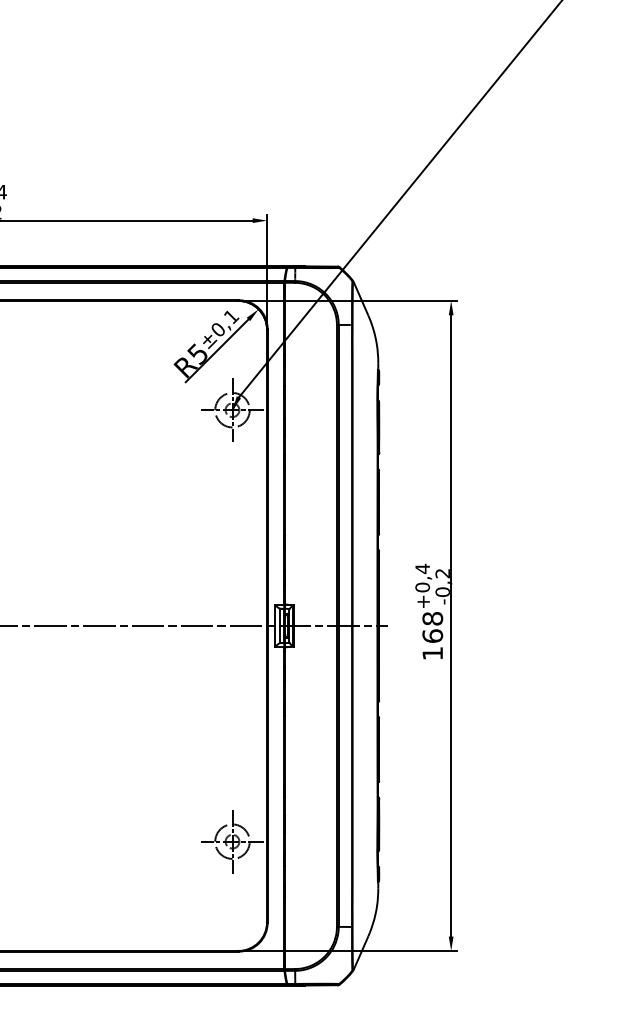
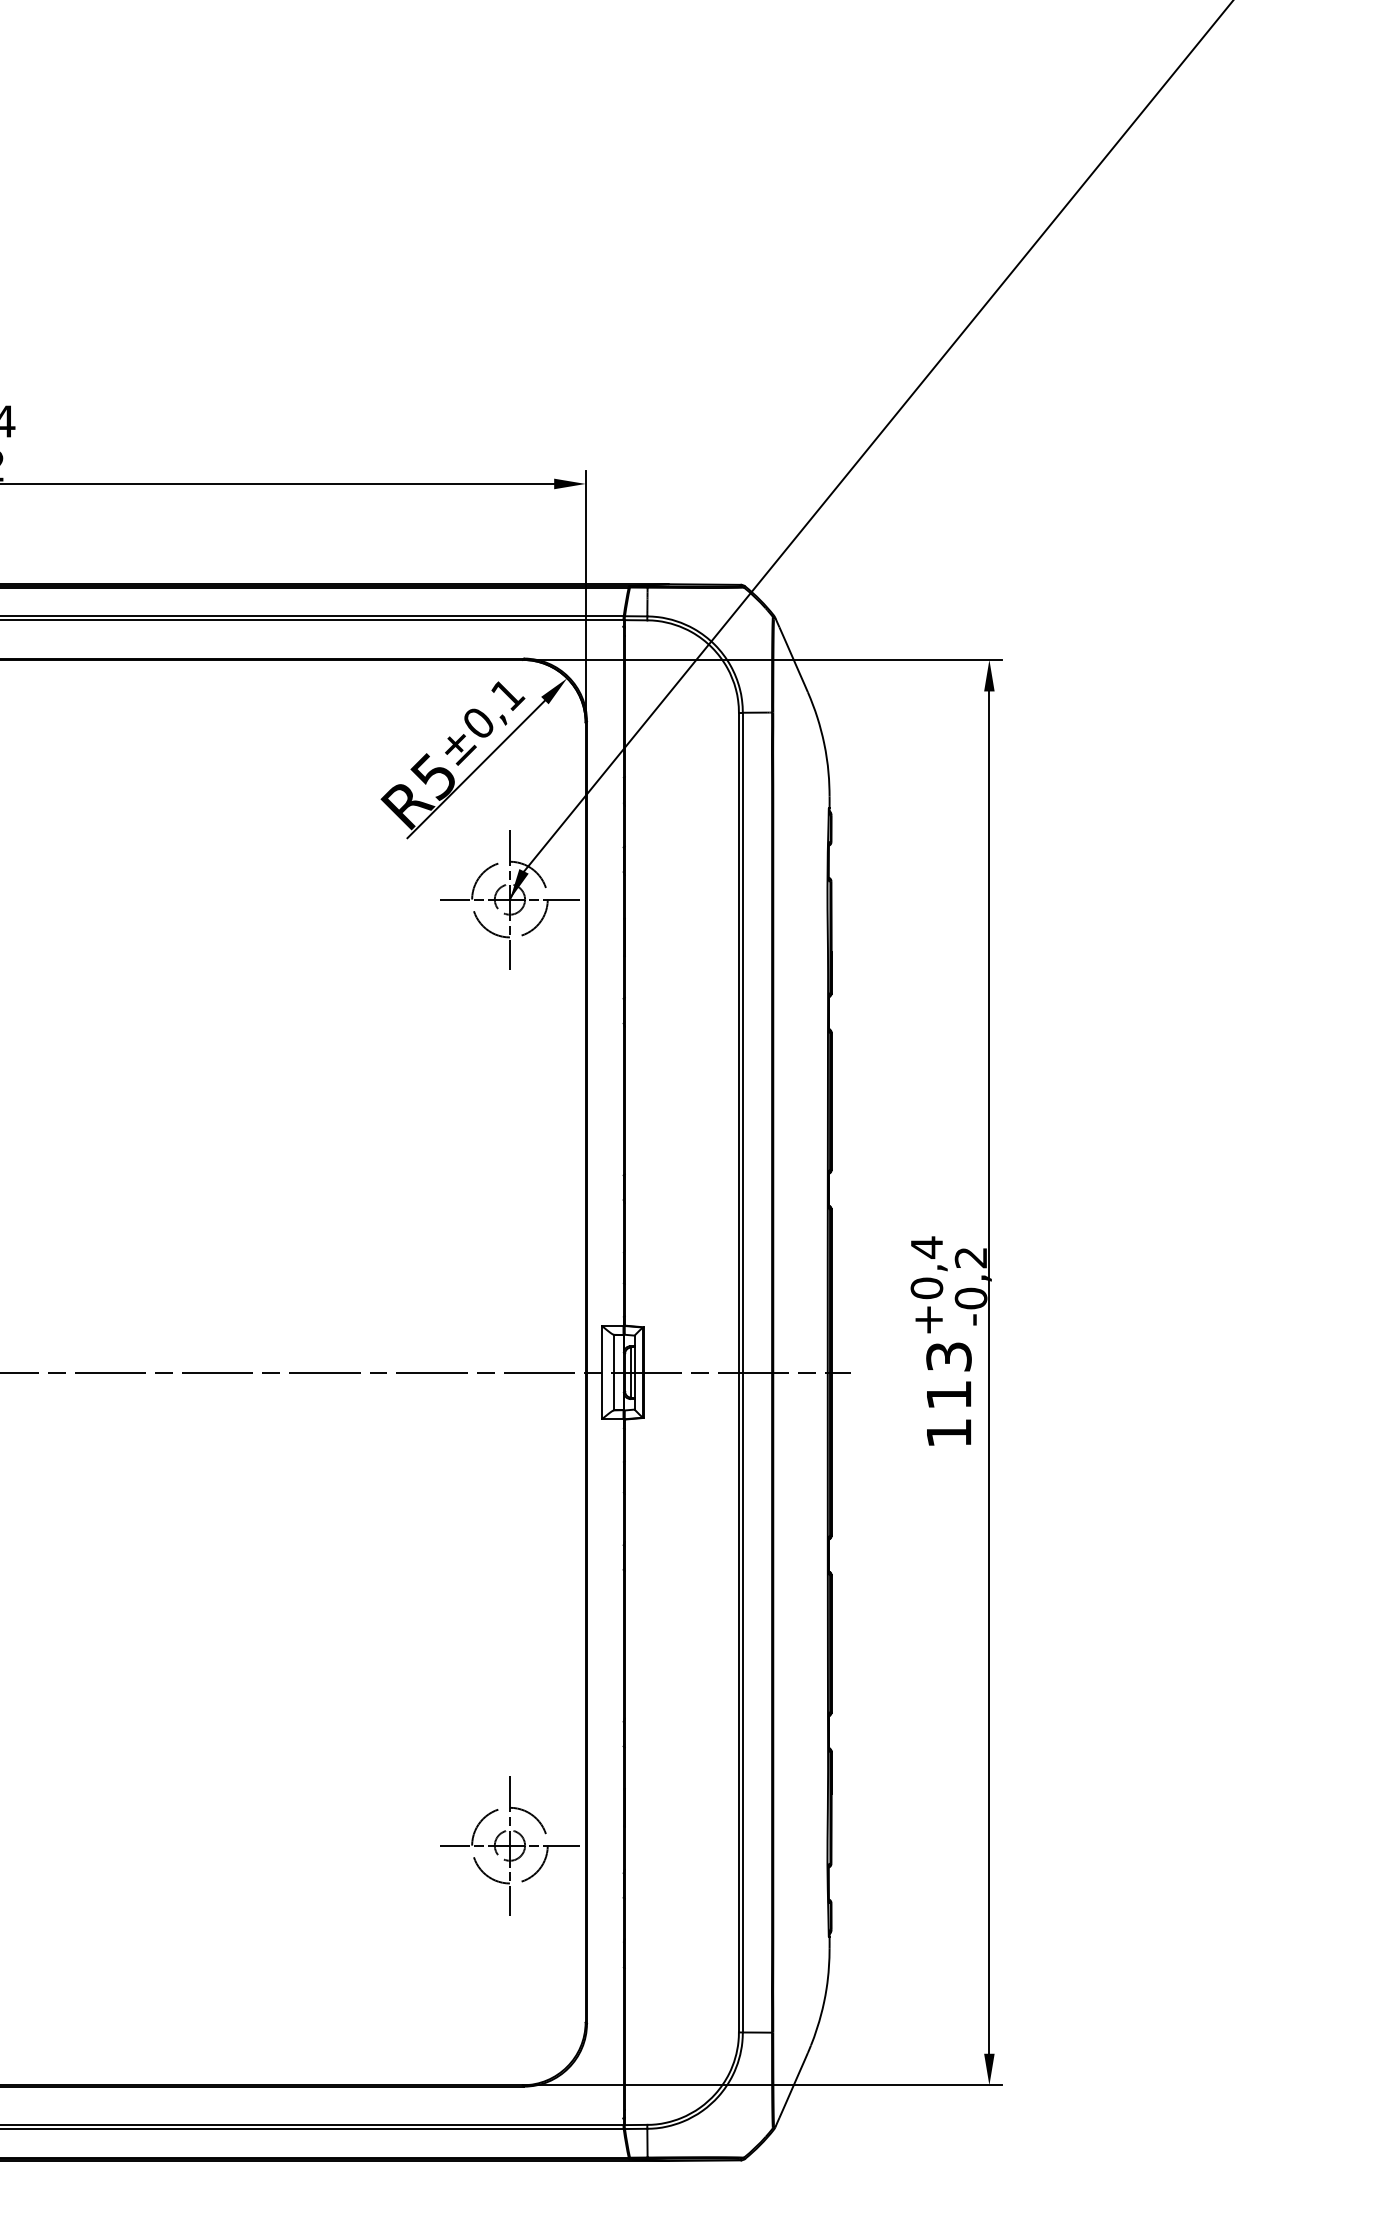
text: (432, 627) -> (948, 1376), 168 -> 113

